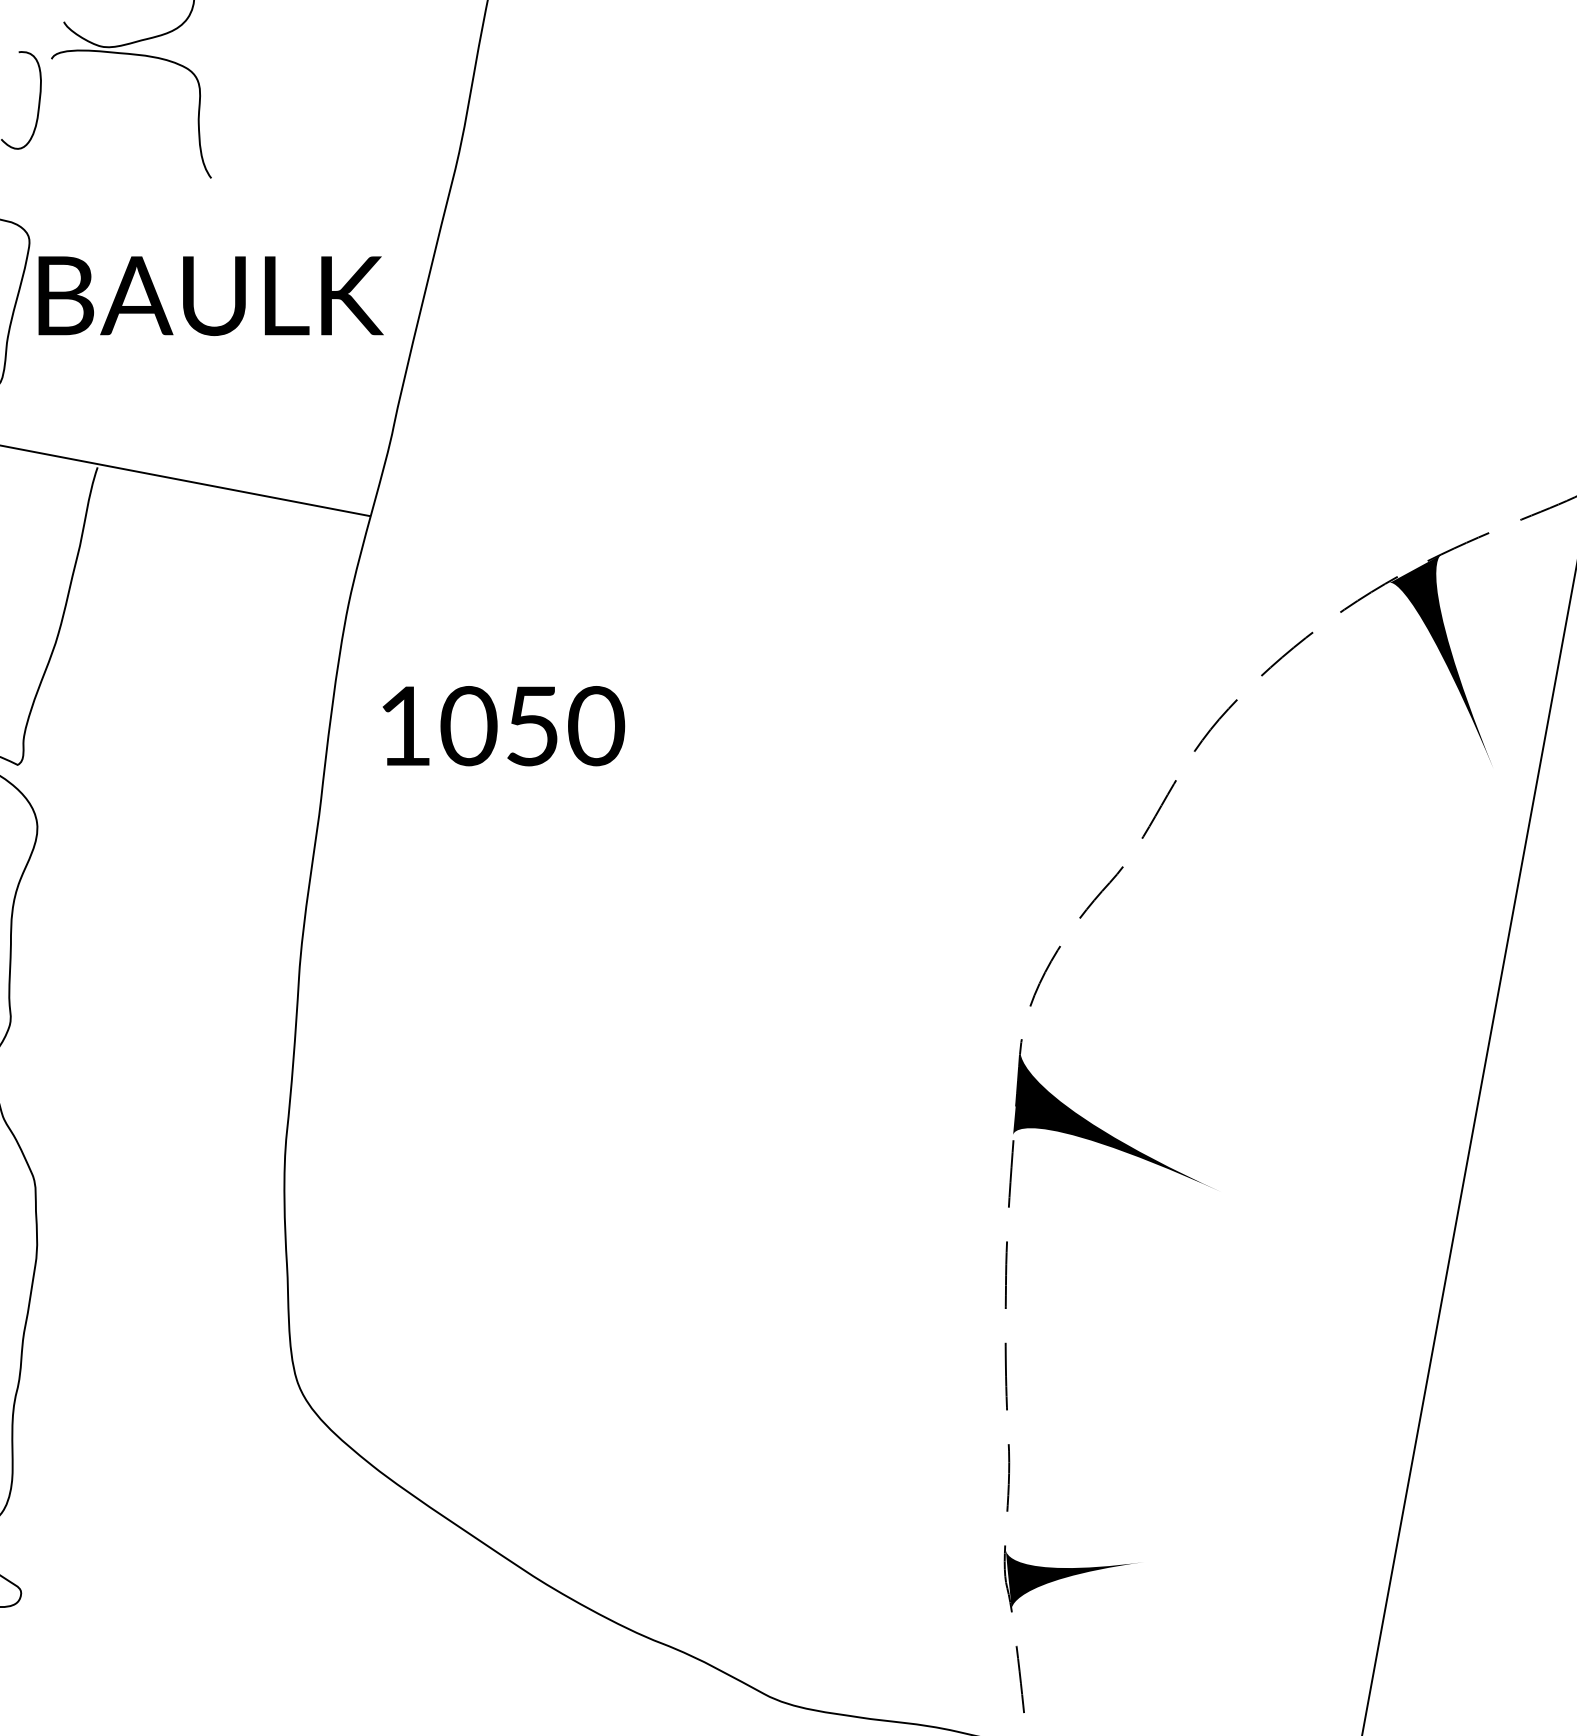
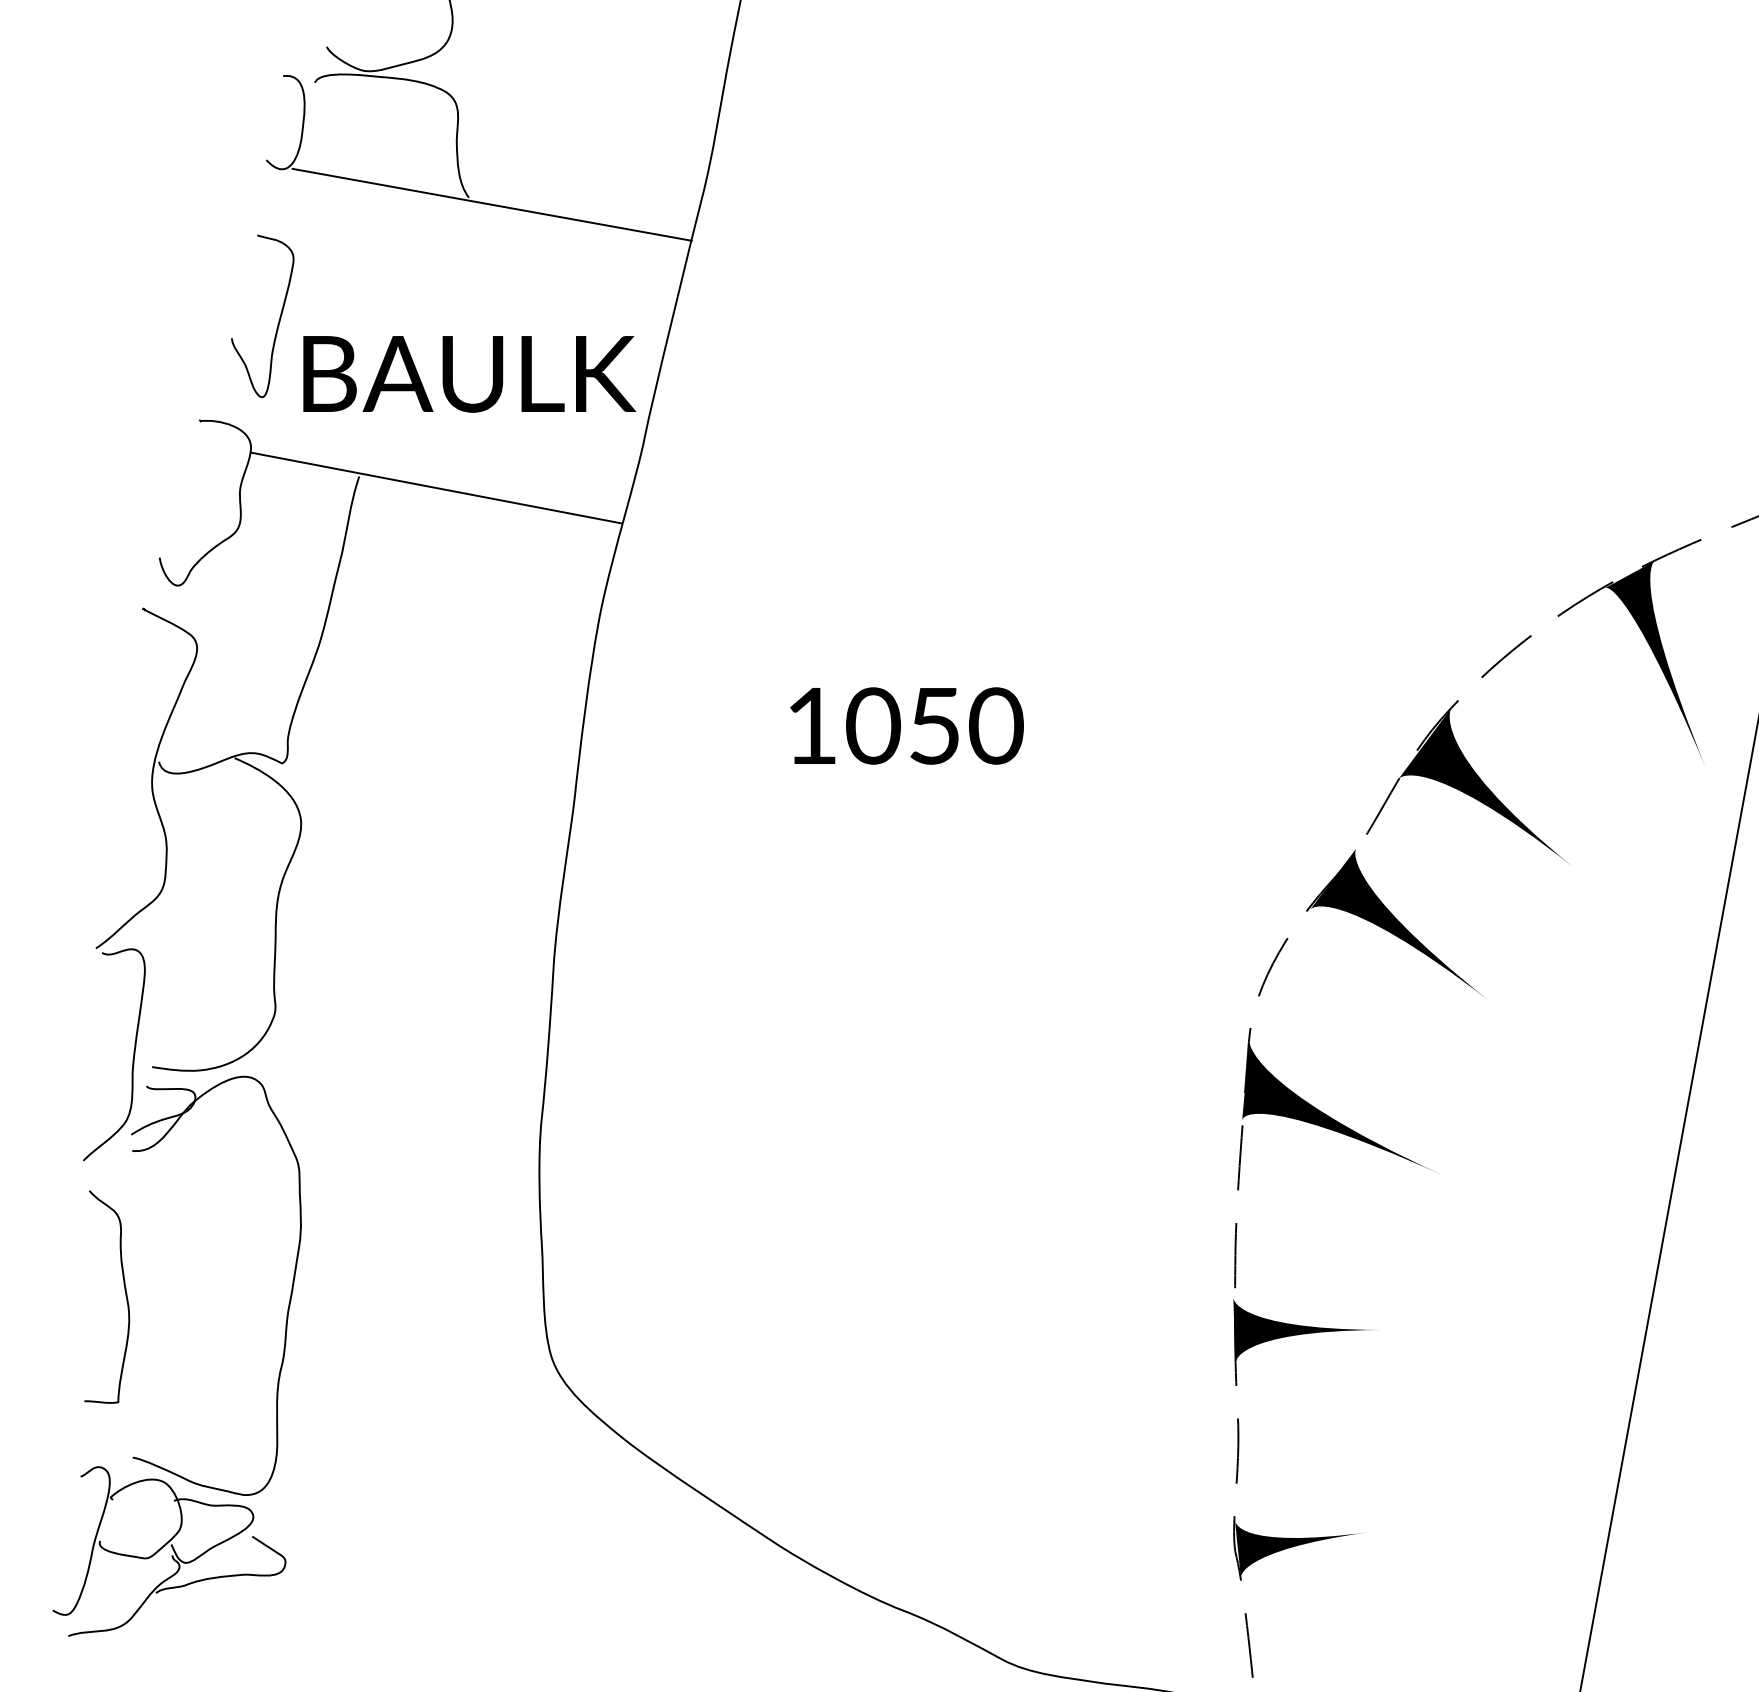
line: (234, 185) -> (491, 204), added
text: (210, 296) -> (469, 374), moved
text: (503, 725) -> (906, 725), moved
fill: (1265, 788) -> (1485, 786), added
fill: (1176, 931) -> (1399, 924), added
fill: (1079, 1352) -> (1306, 1330), added

